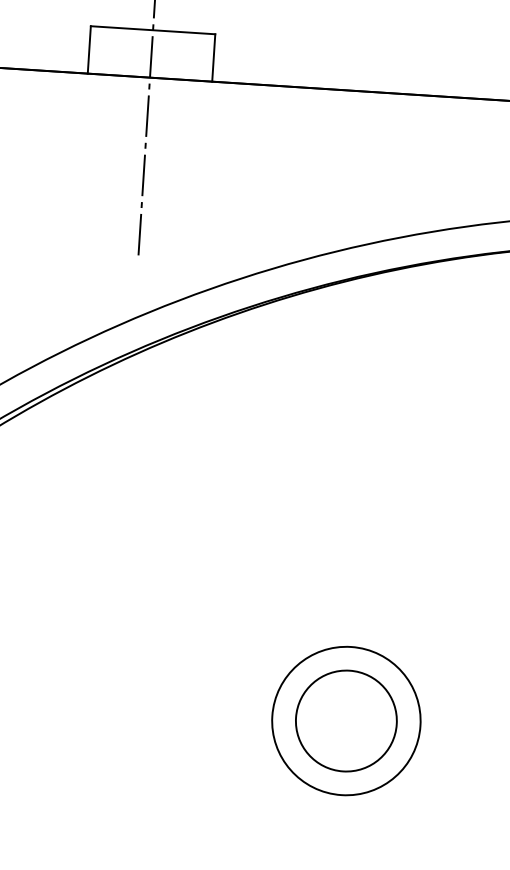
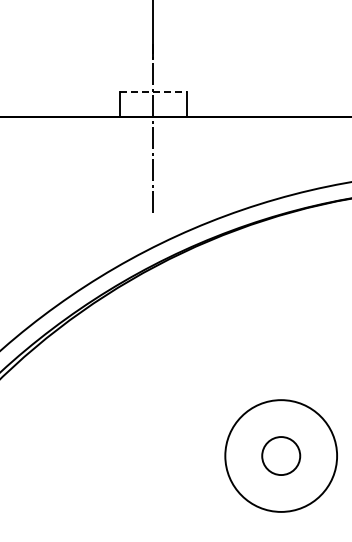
line: (153, 29) -> (153, 91), solid -> dashed
circle: (346, 720) -> (281, 455), size x0.7
circle: (346, 720) -> (281, 455), size x1.4

